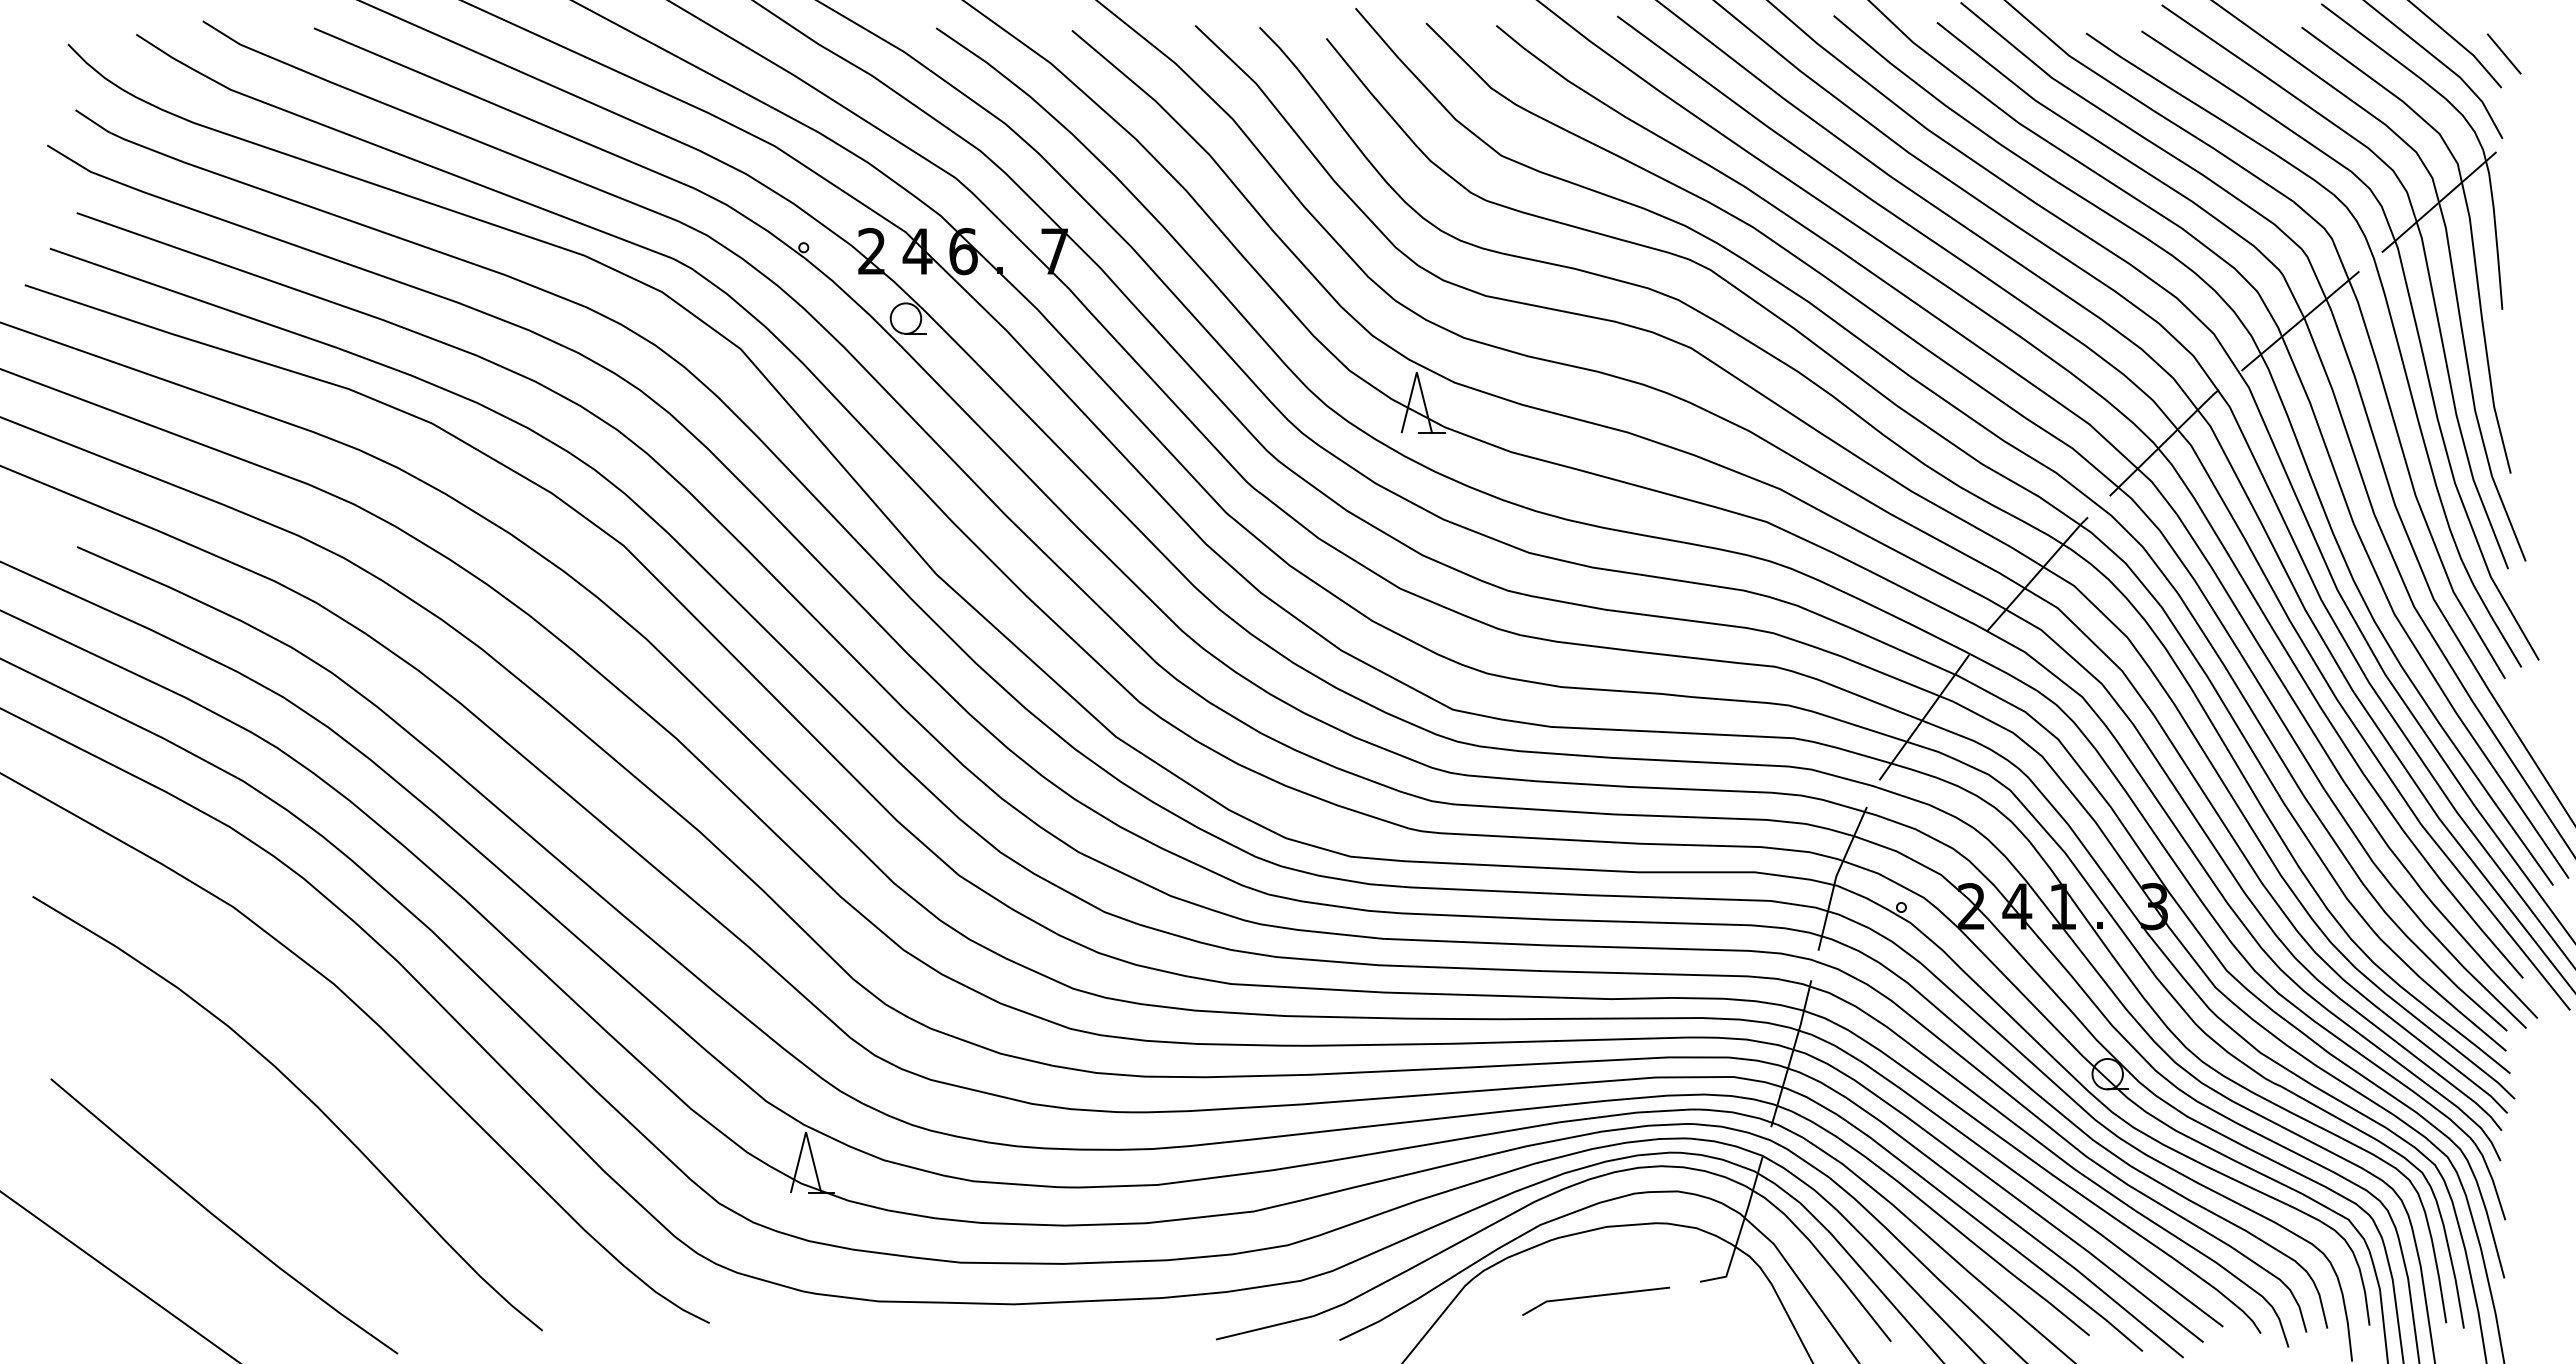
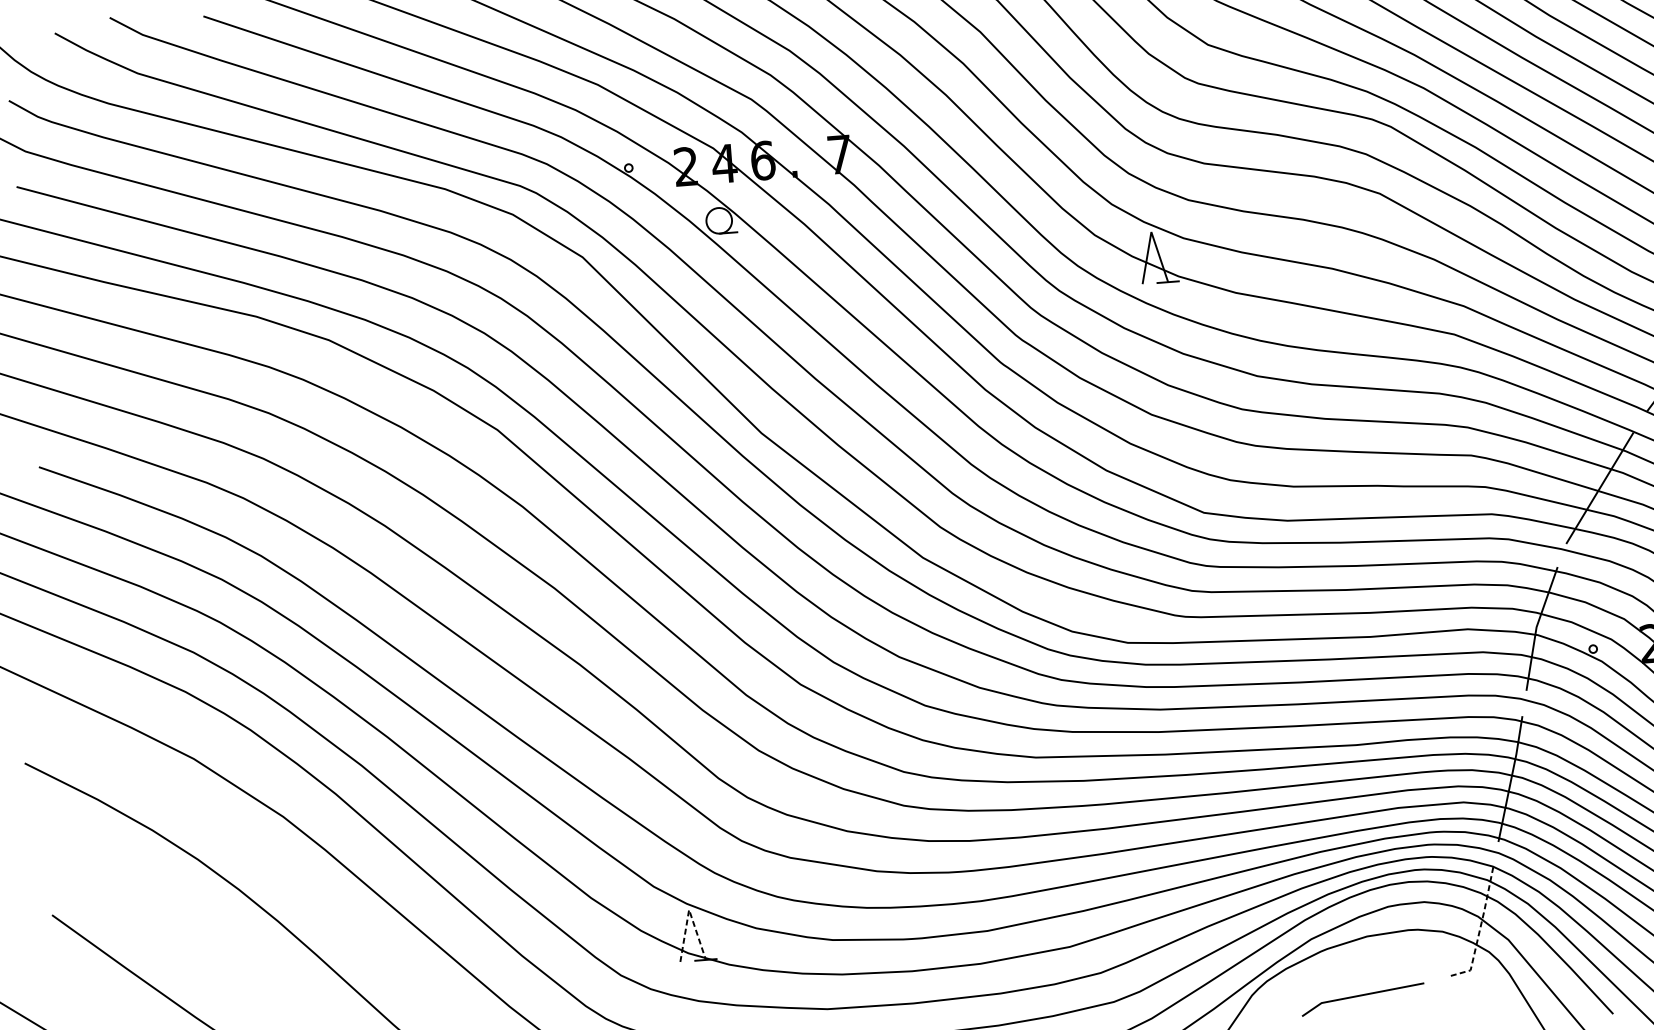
line: (806, 1132) -> (689, 910), solid -> dashed
line: (1741, 1229) -> (1480, 929), solid -> dashed

